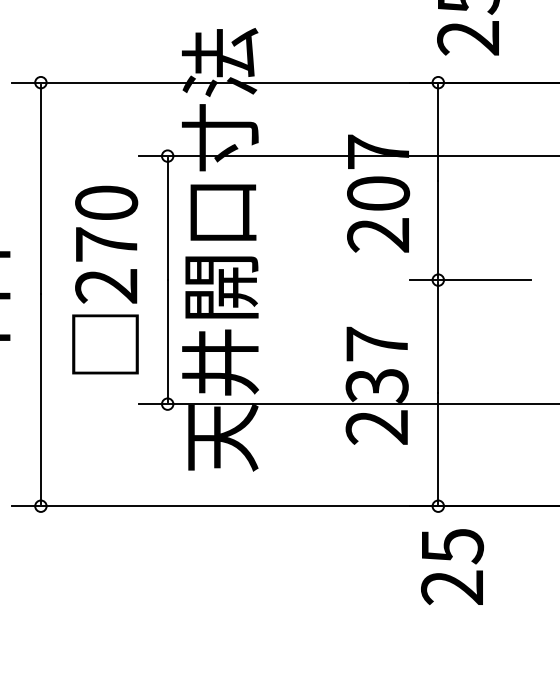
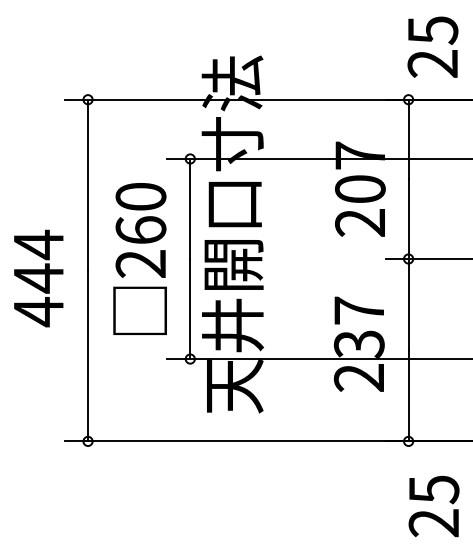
text: (105, 244) -> (140, 230), 270 -> 260
text: (451, 567) -> (433, 506), moved

